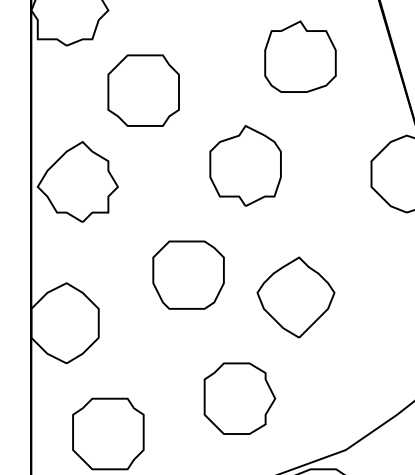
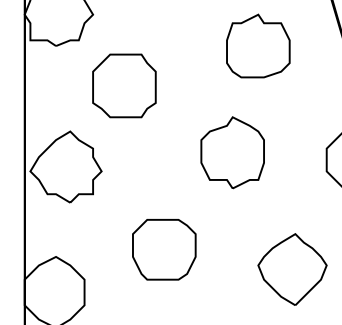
part: (300, 56) -> (258, 45), moved
part: (245, 165) -> (232, 152), moved
part: (295, 297) -> (292, 269), moved

